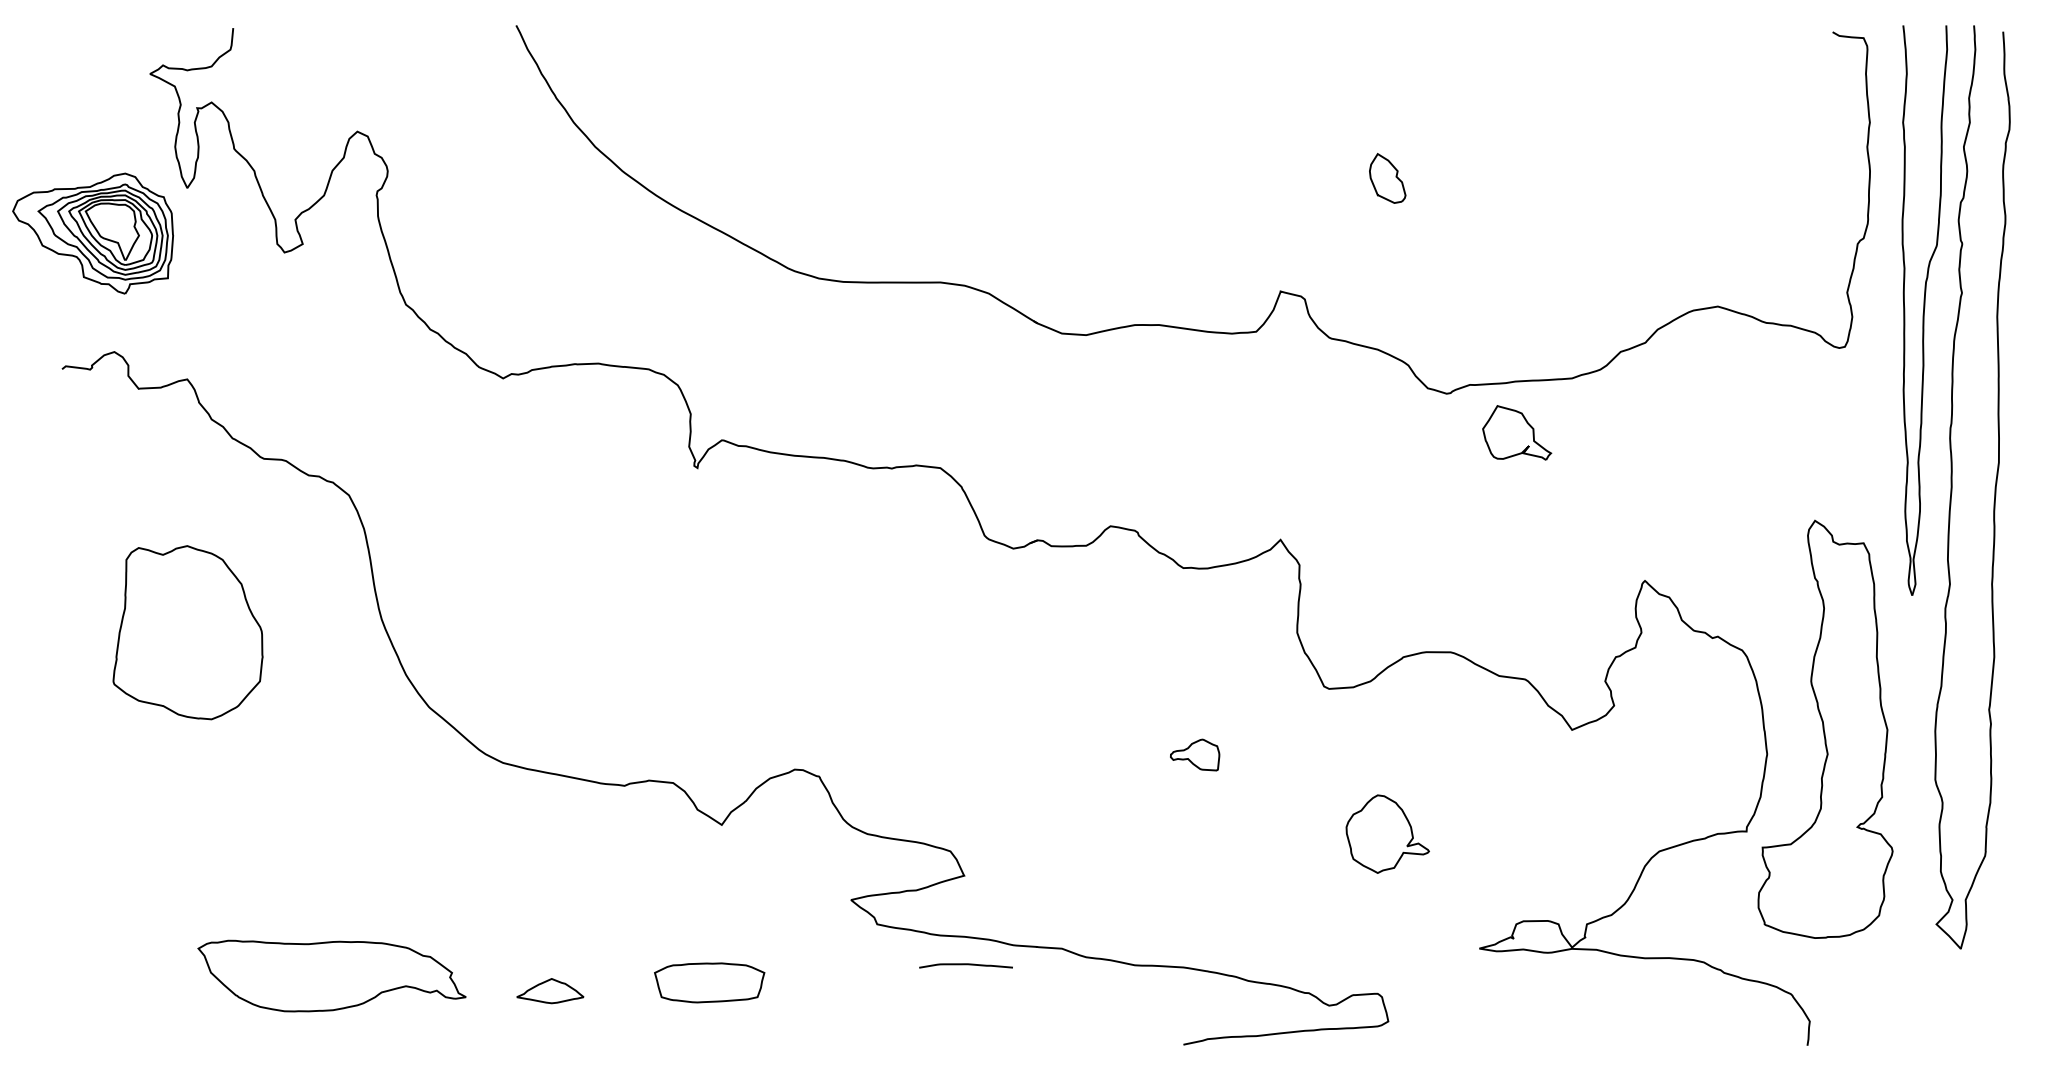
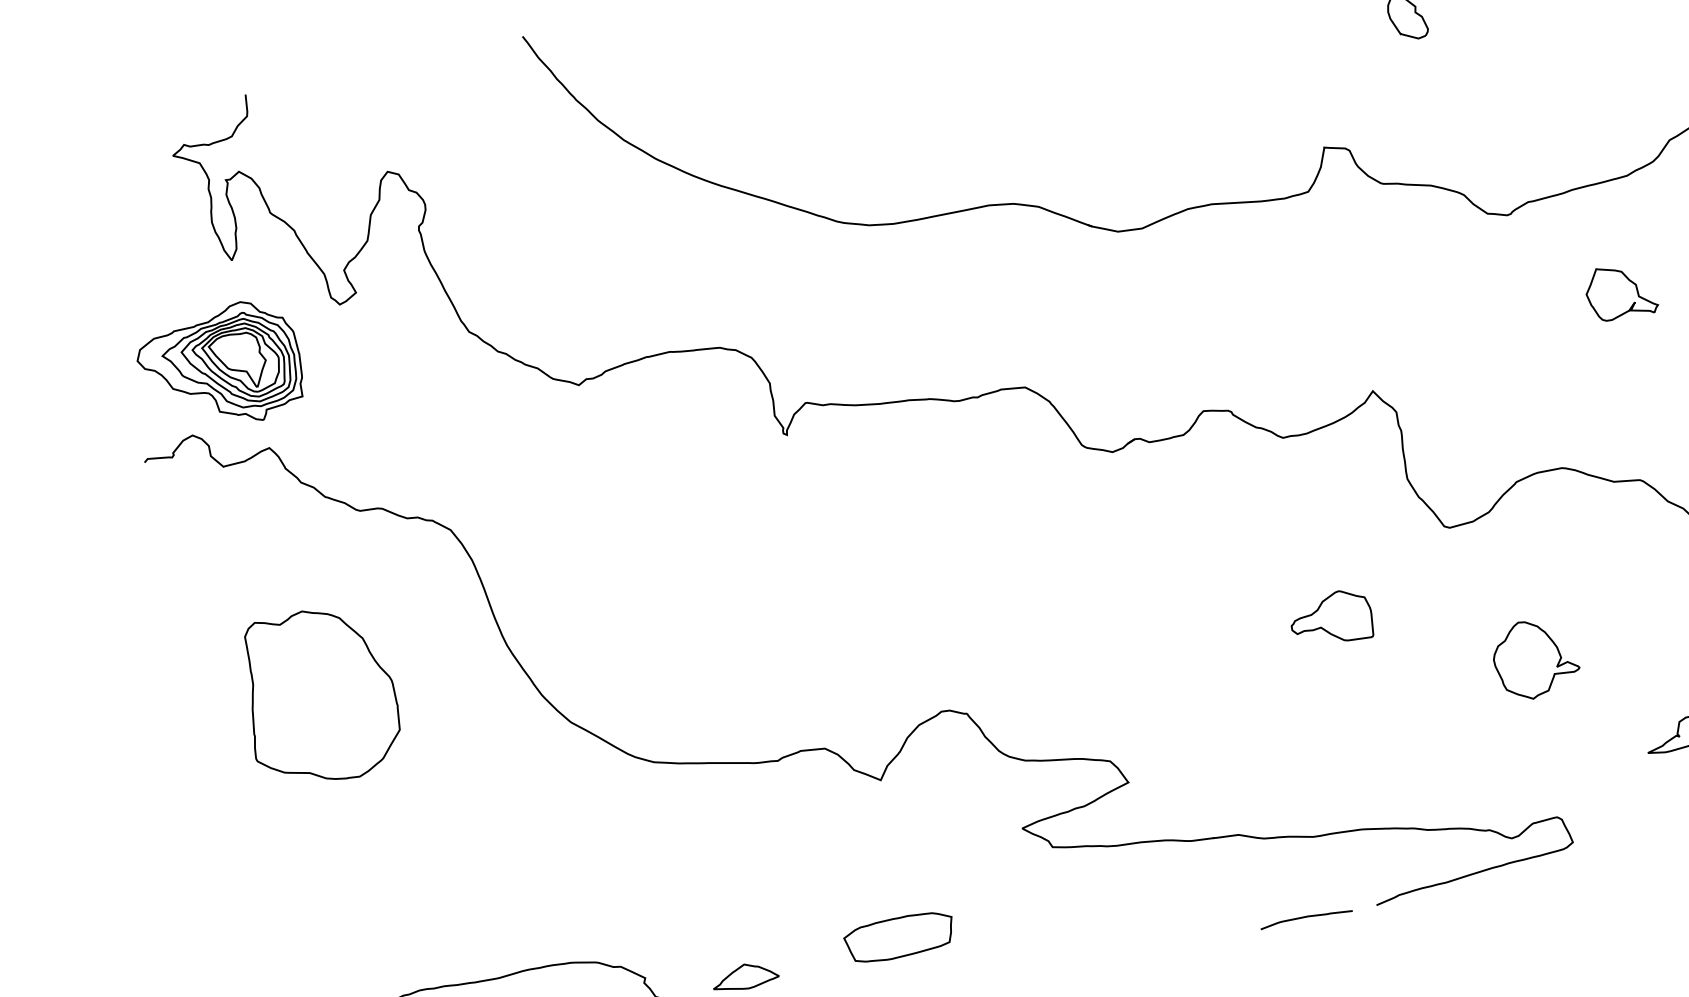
part: (92, 233) -> (219, 367), moved
part: (1517, 432) -> (1621, 291), moved
part: (1194, 754) -> (1330, 618), size x1.67
curve: (965, 965) -> (1305, 918), moved

